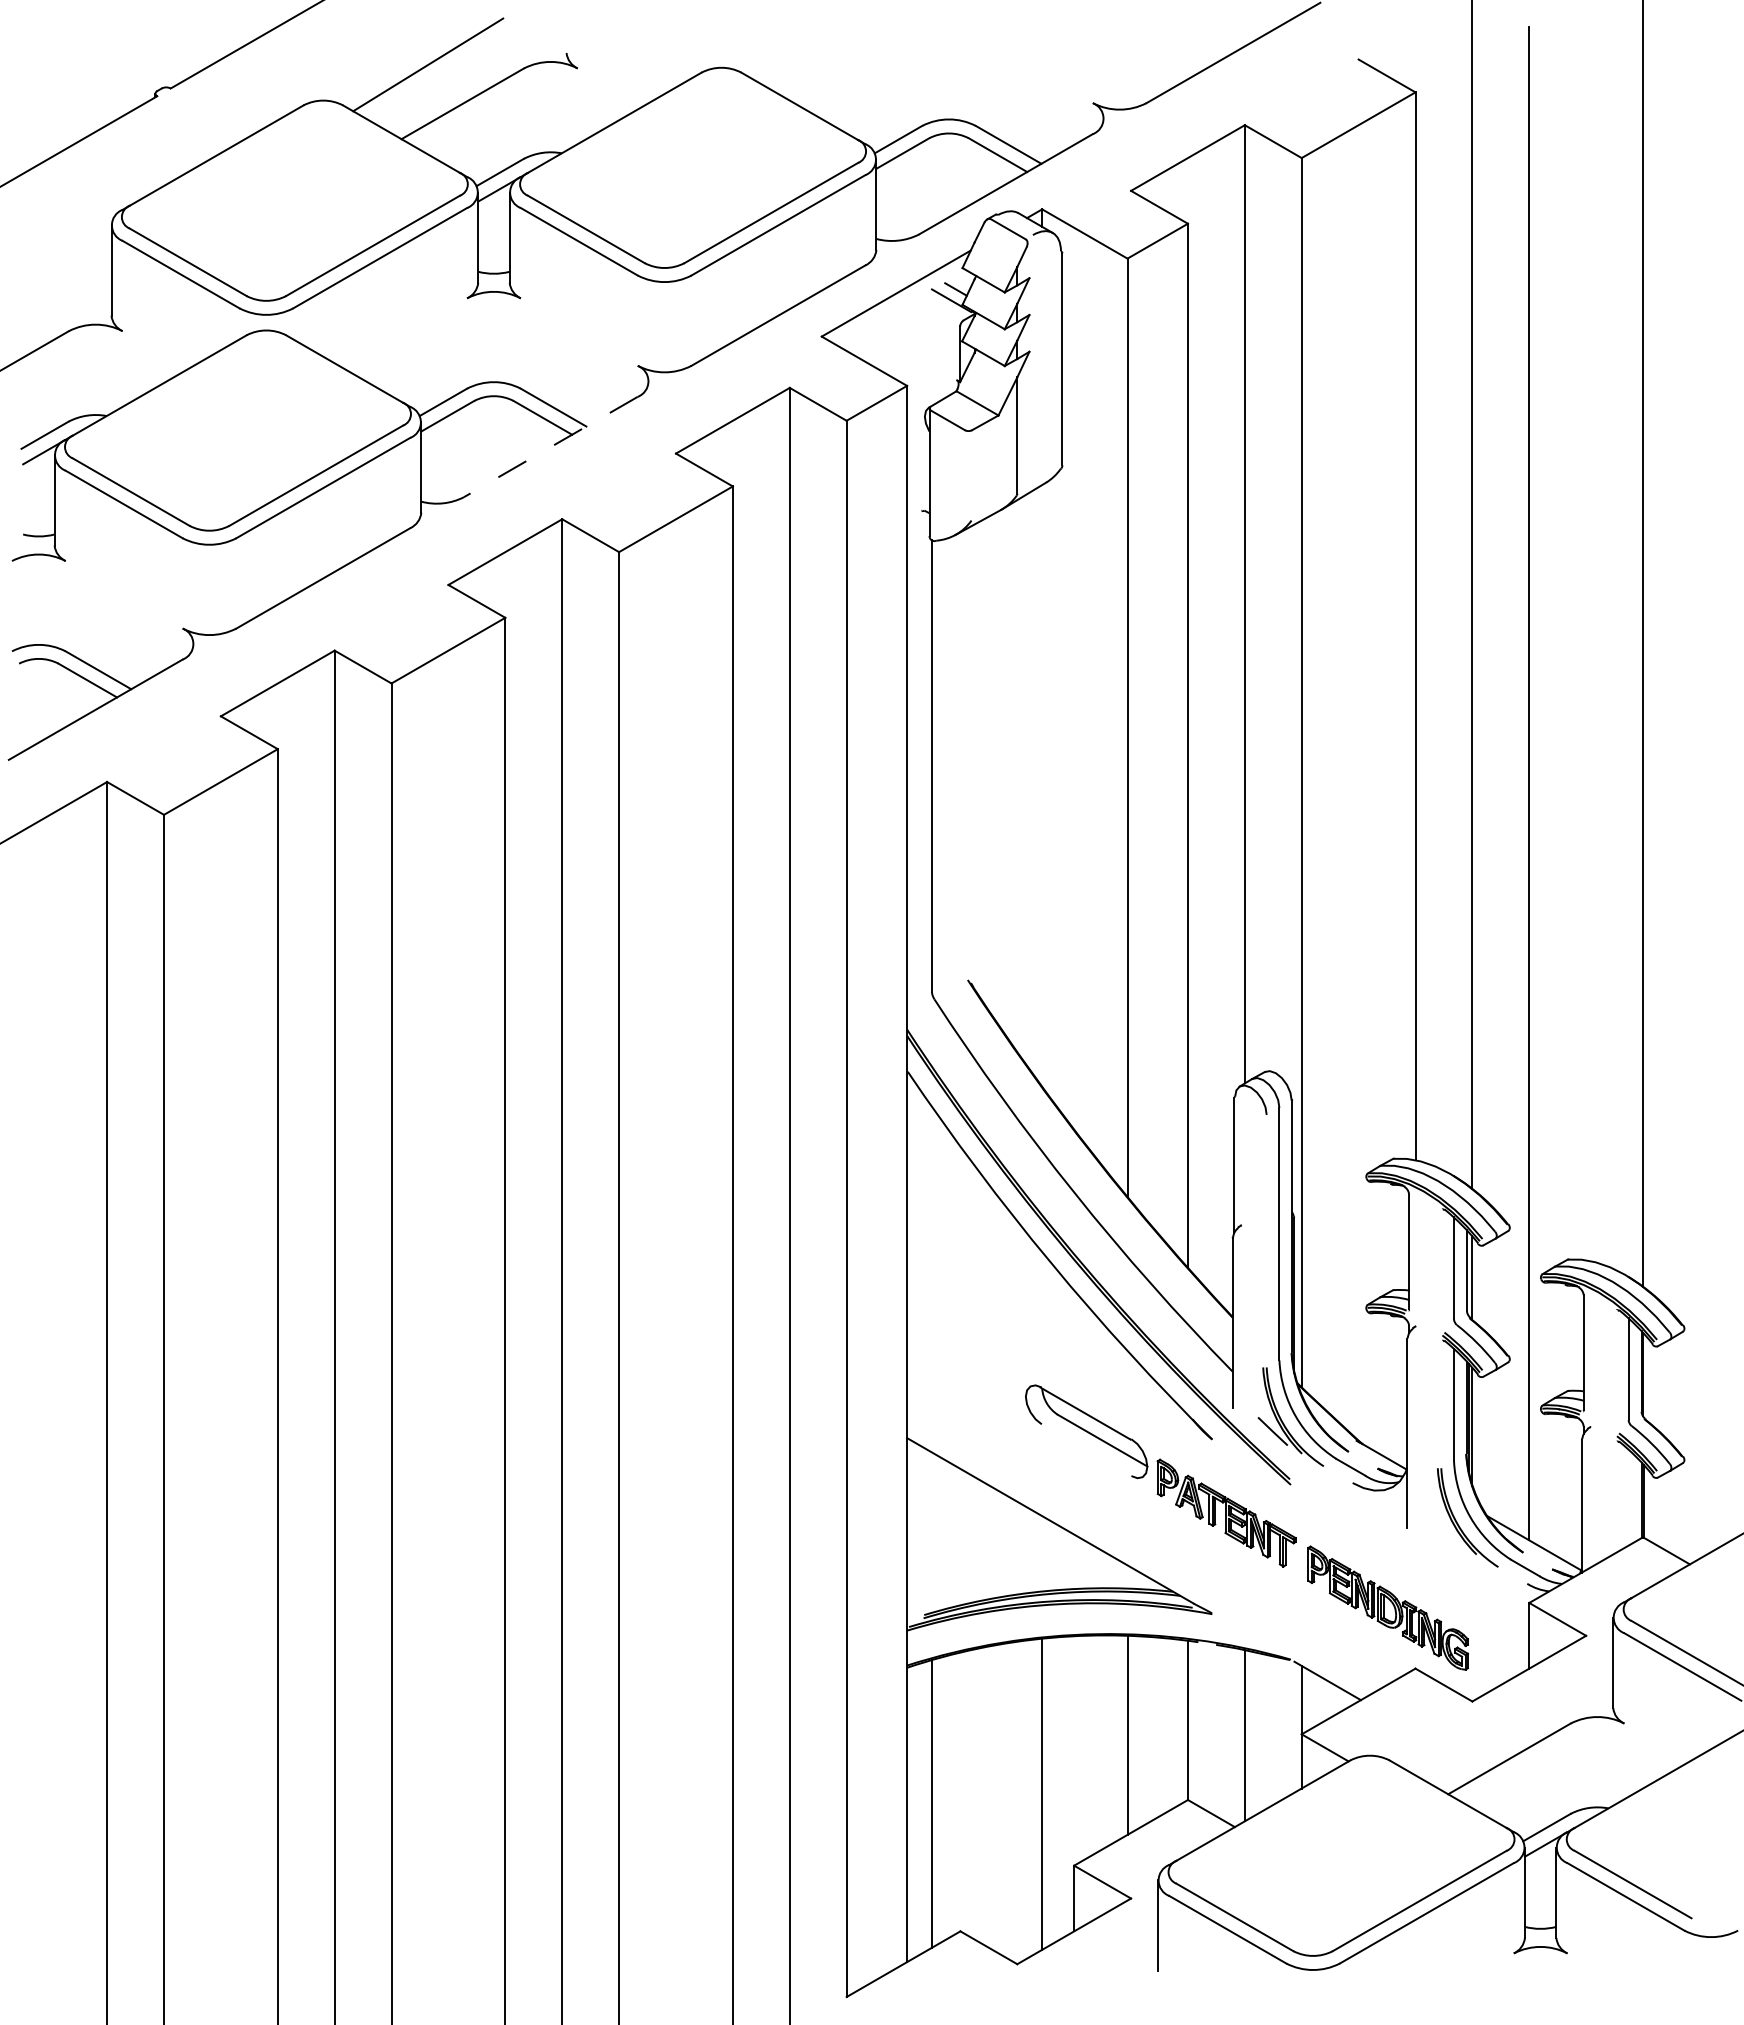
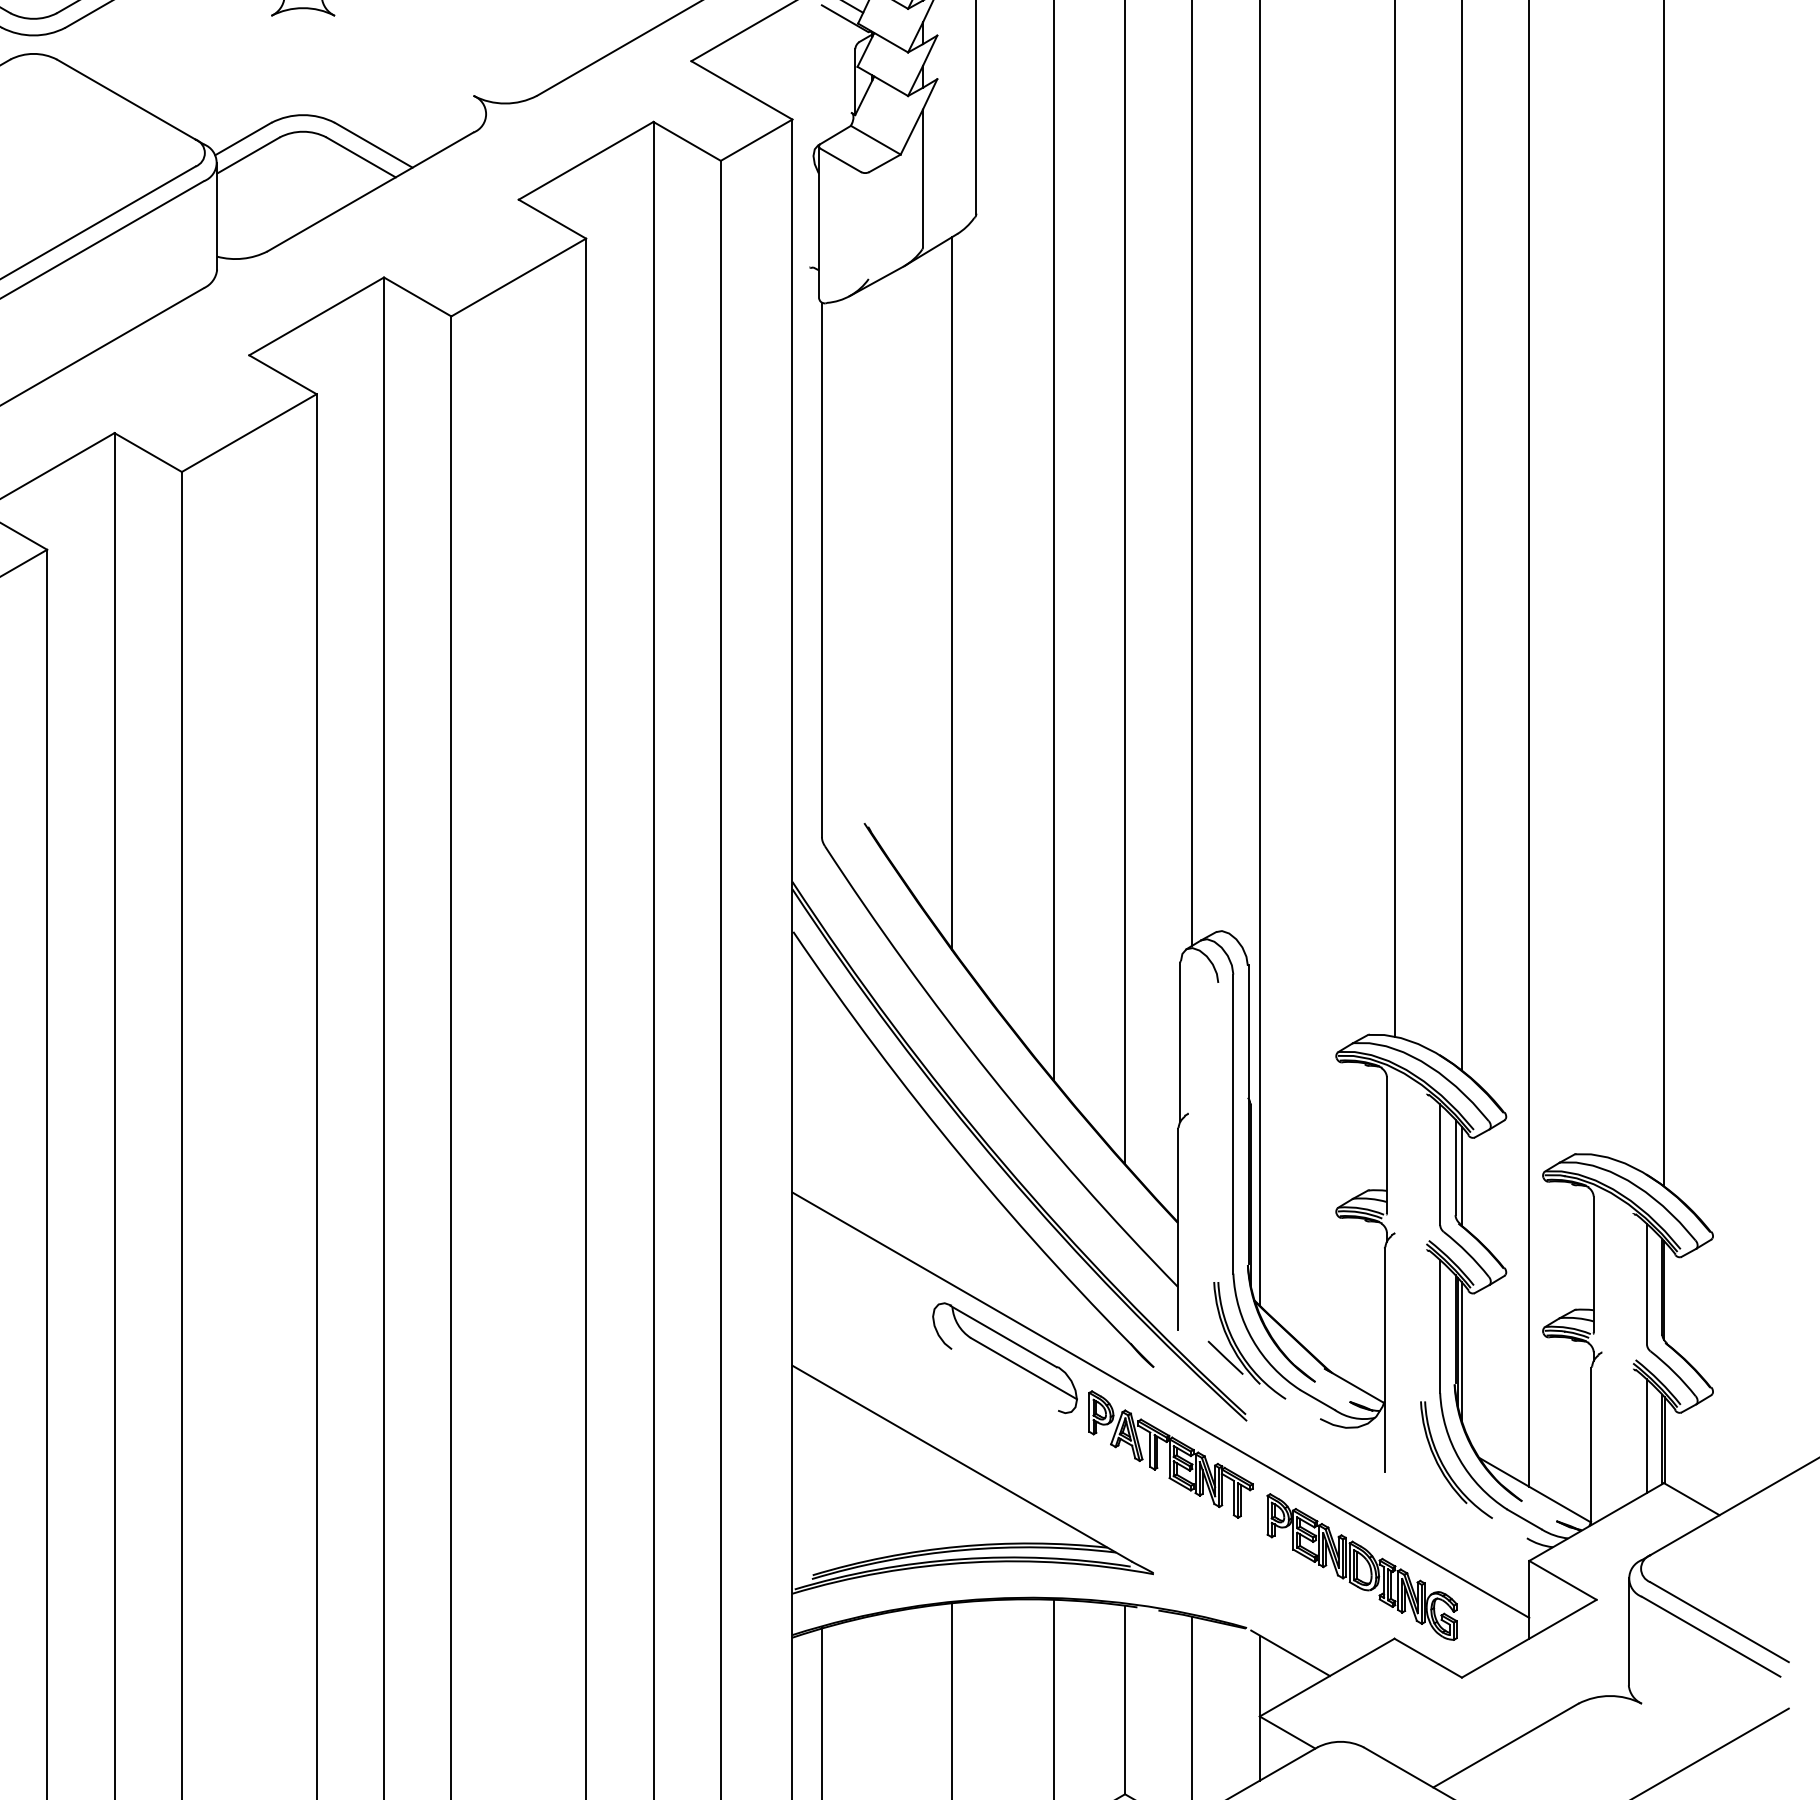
line: (550, 447) -> (370, 192), dashed -> solid
line: (1042, 785) -> (952, 592), added
line: (1218, 1471) -> (1161, 1405), added
line: (1628, 1497) -> (1646, 1436), added

